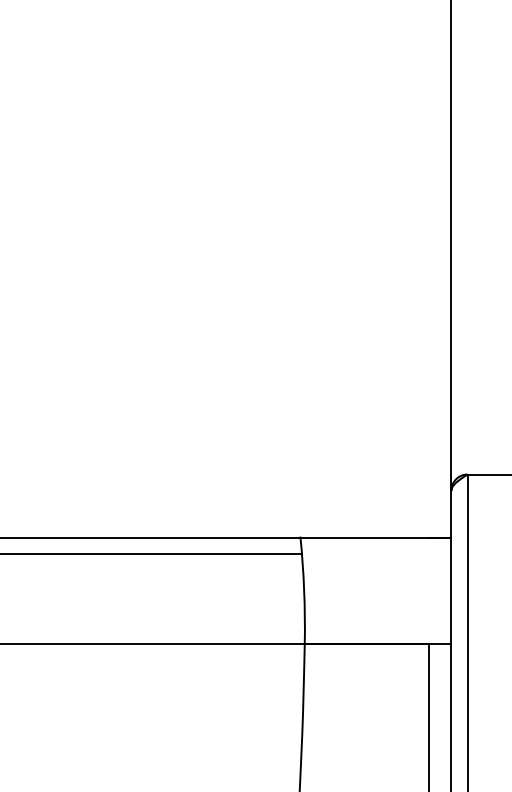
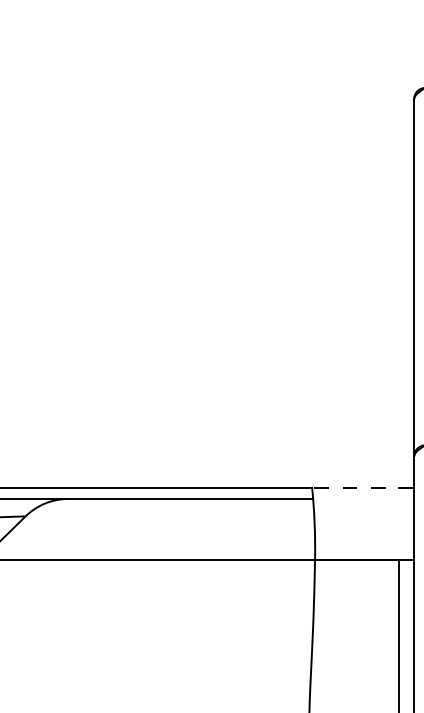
line: (374, 538) -> (362, 488), solid -> dashed

